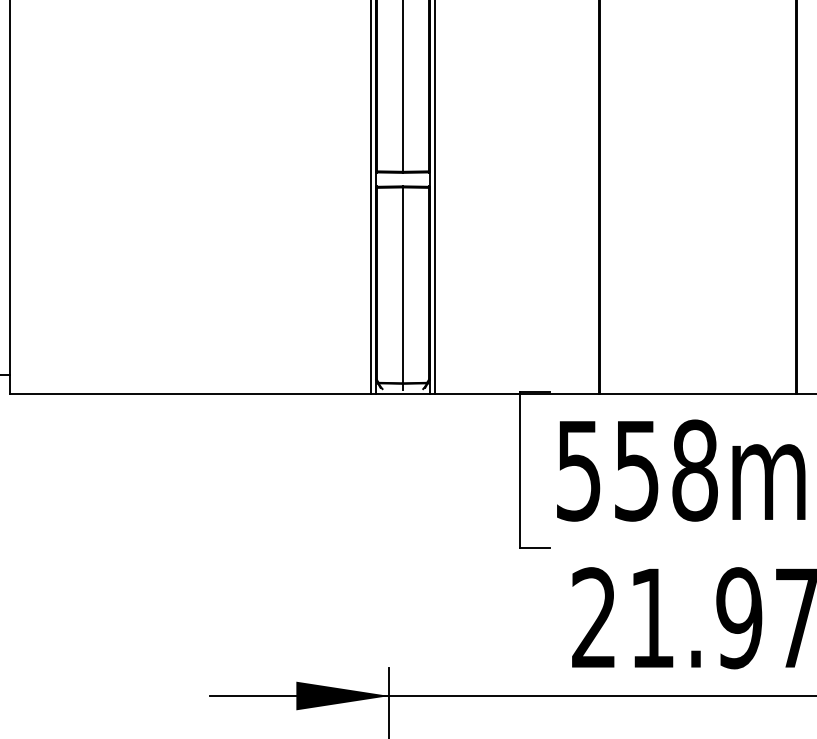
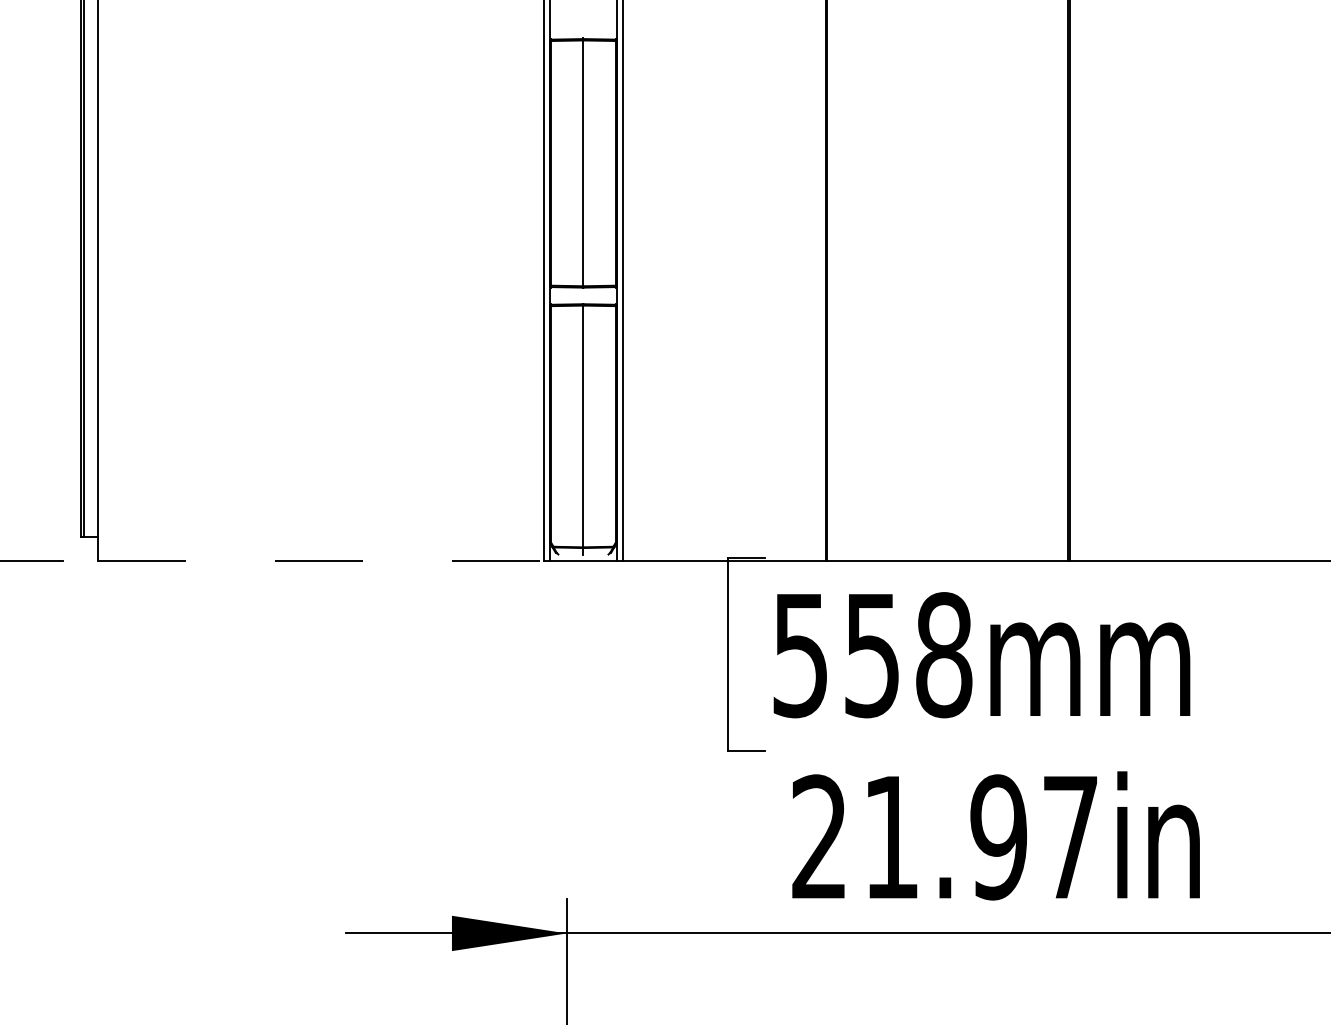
line: (189, 394) -> (320, 561), solid -> dashed

